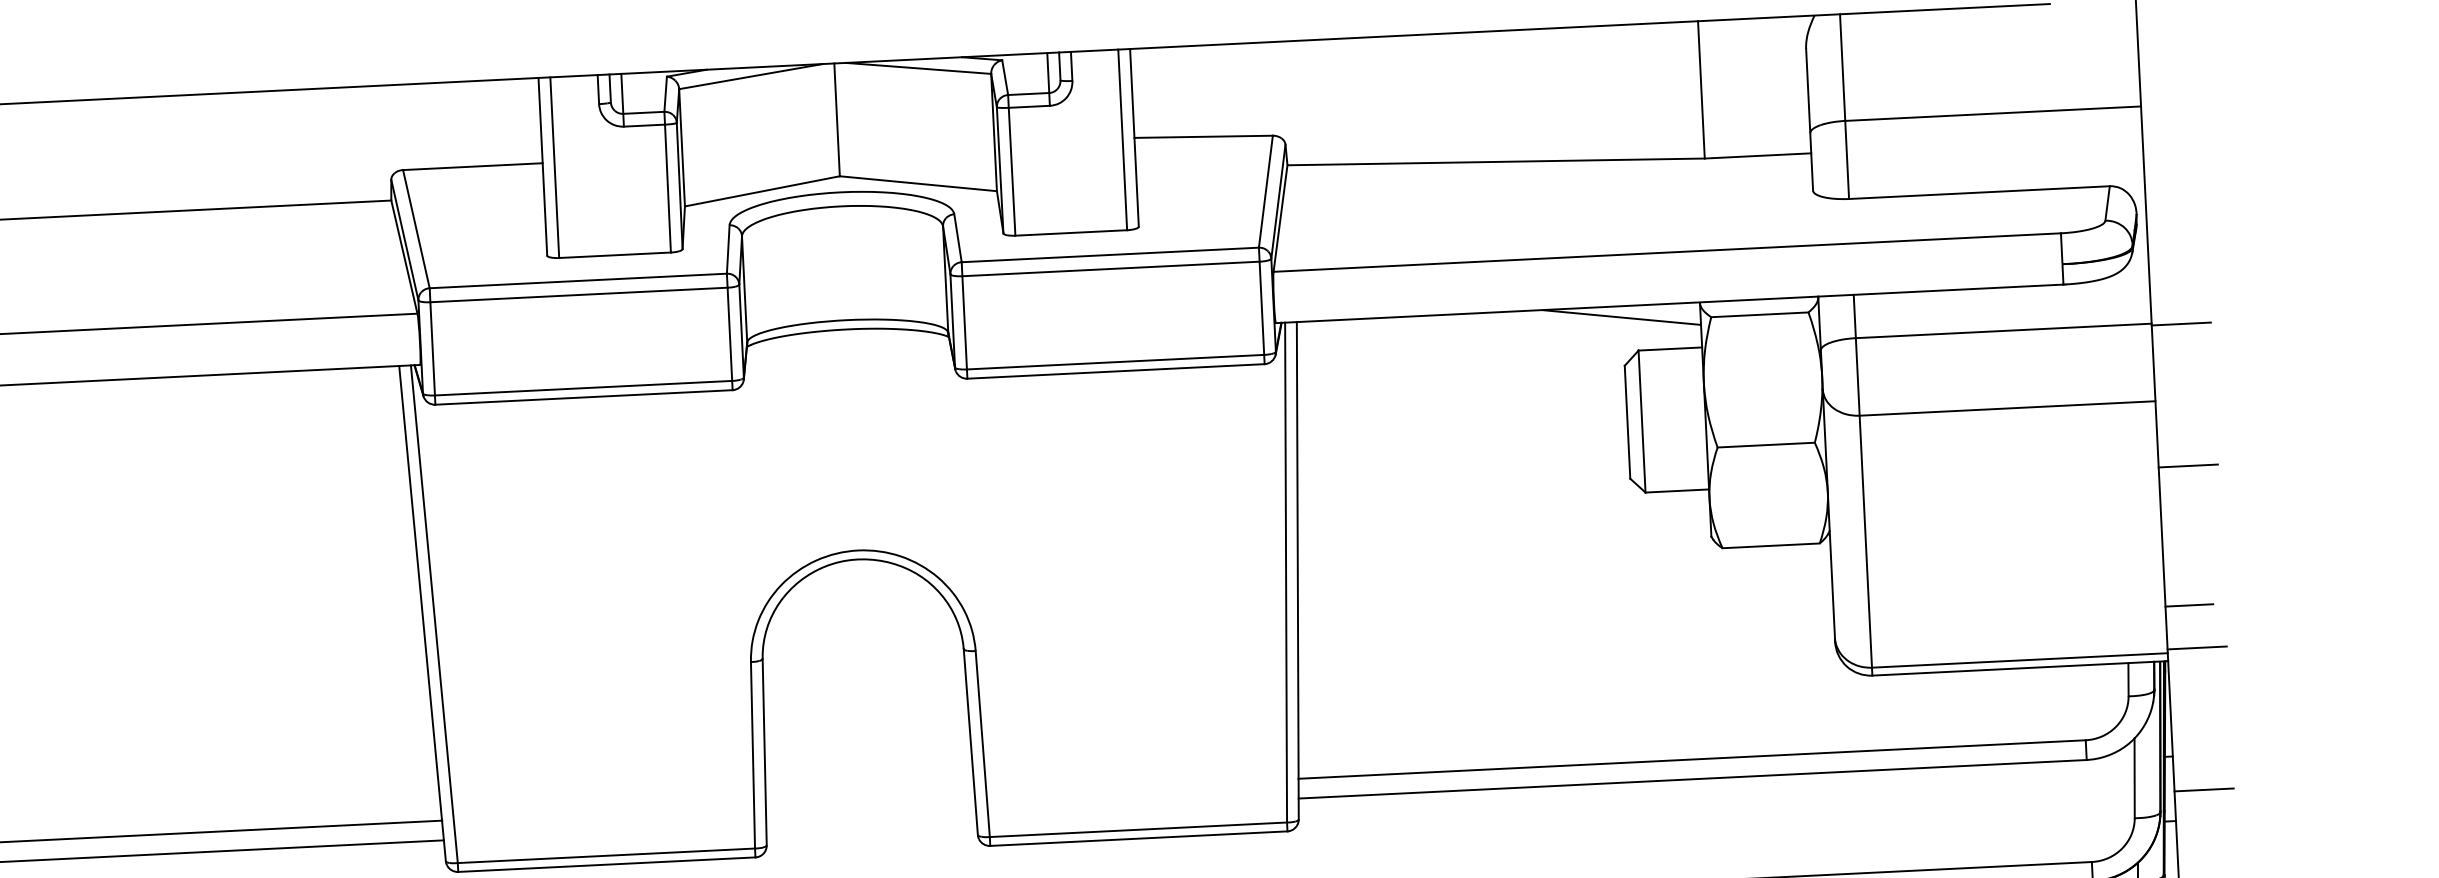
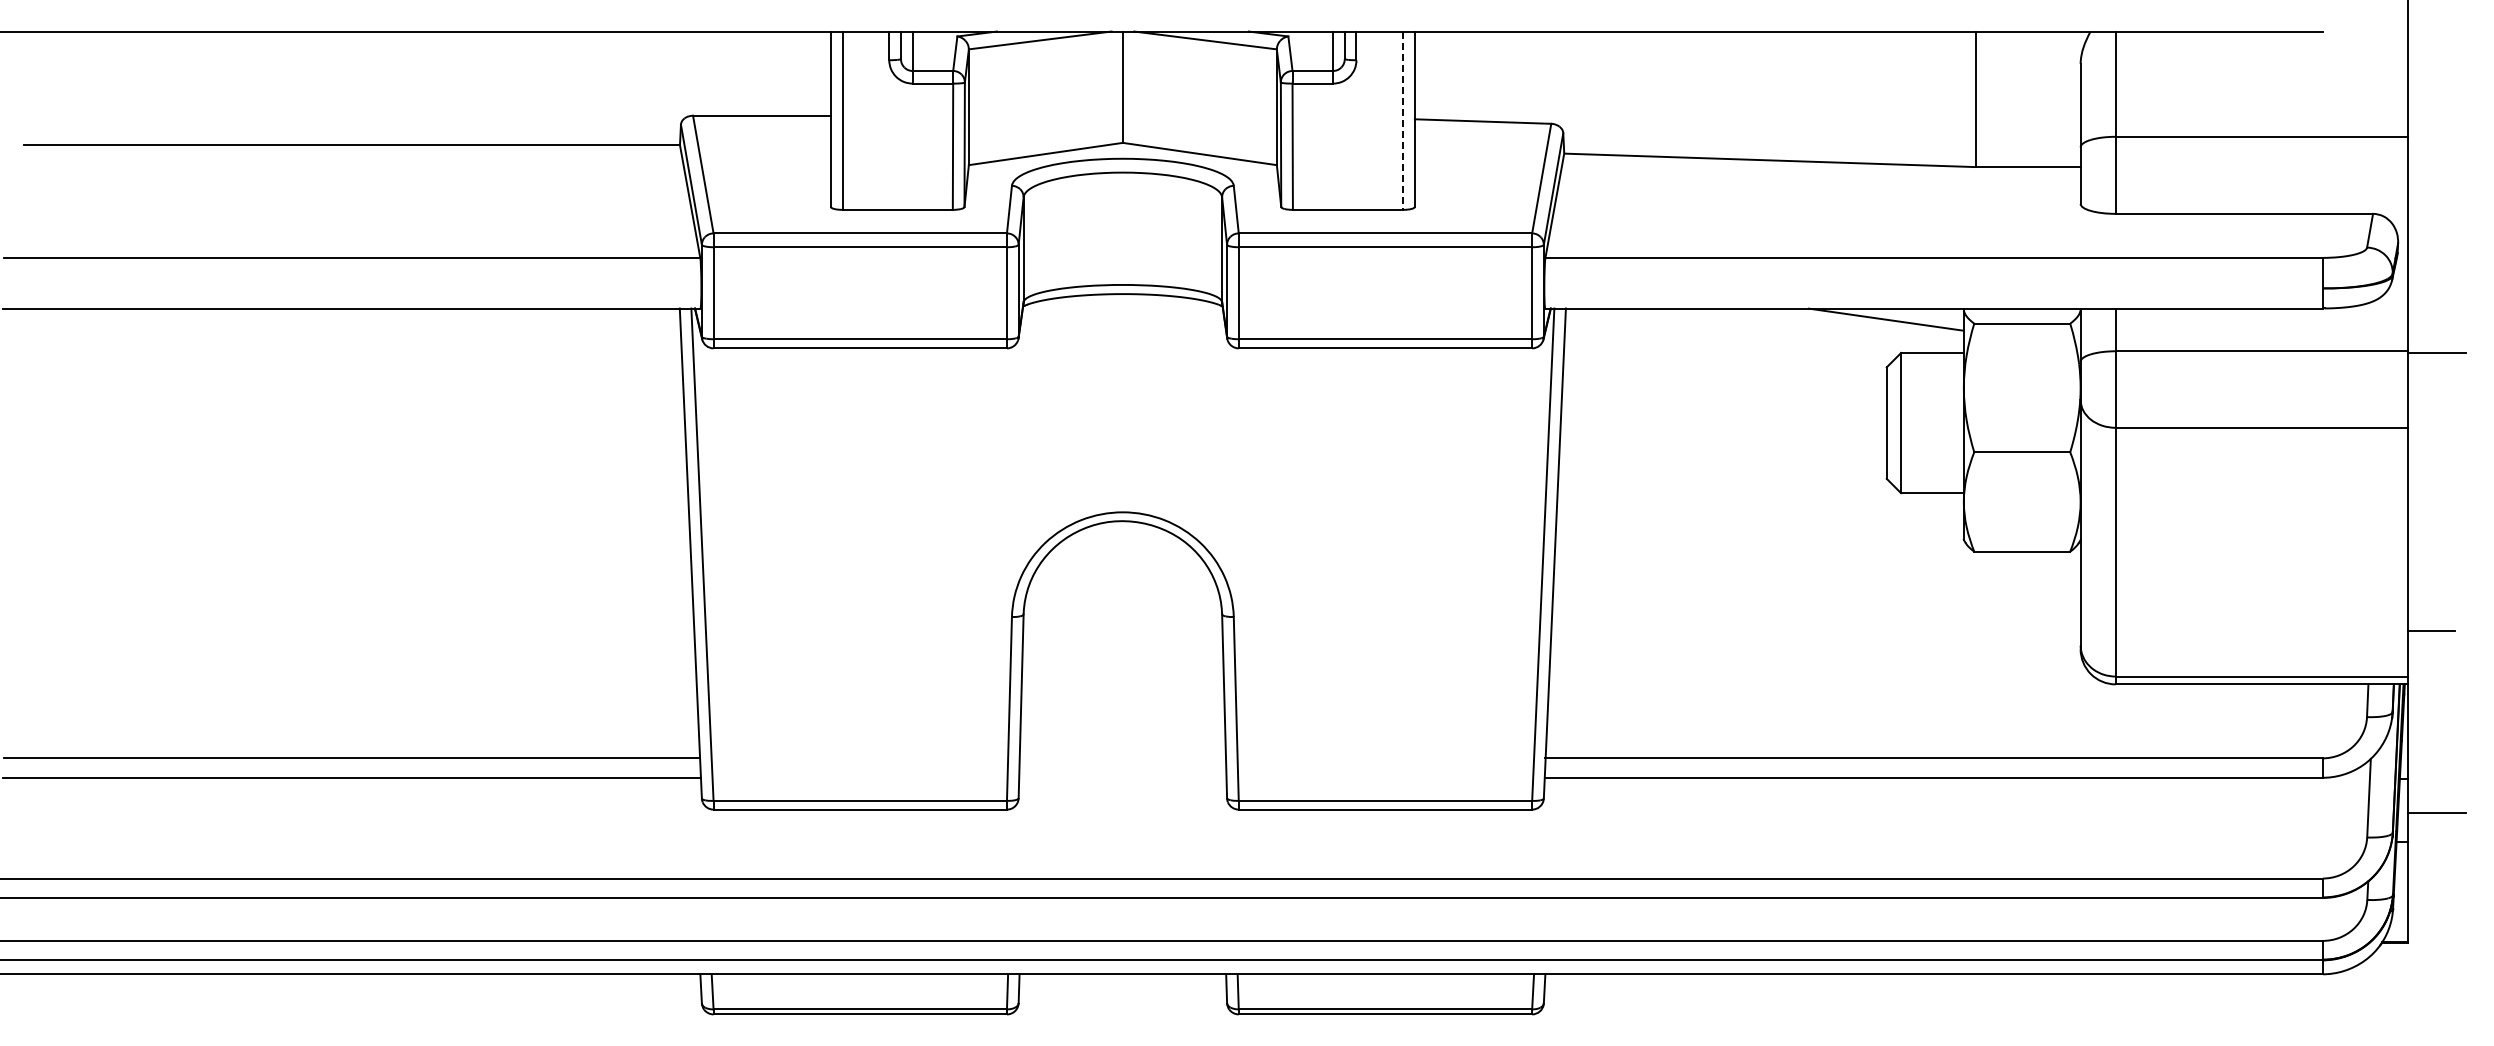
line: (1123, 140) -> (1403, 121), solid -> dashed
line: (2187, 466) -> (2436, 493), removed
line: (2196, 647) -> (2436, 672), removed

